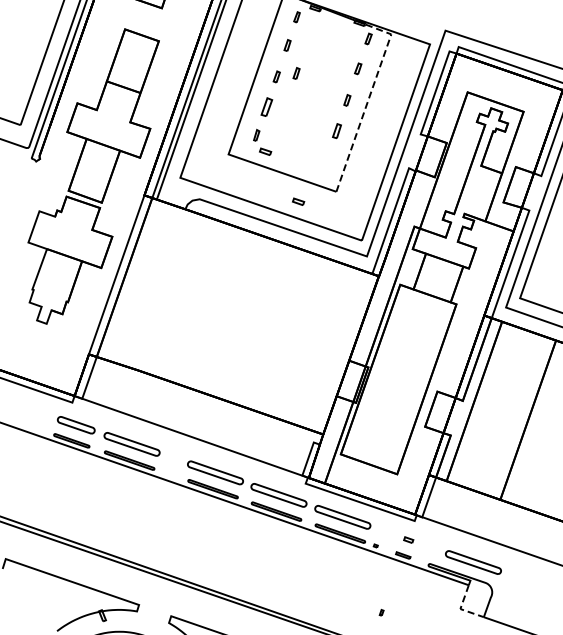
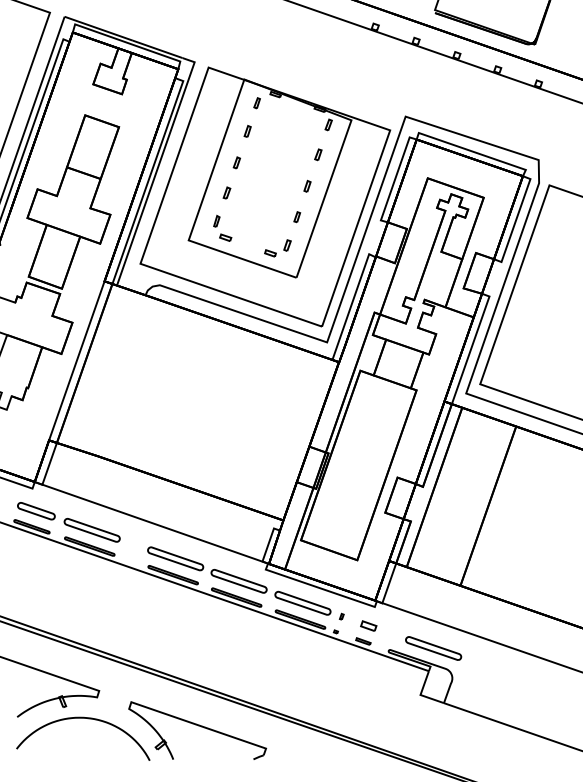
part: (296, 73) -> (256, 159), removed
line: (368, 99) -> (328, 185), dashed -> solid
part: (266, 106) -> (226, 192), size x0.62
part: (337, 131) -> (297, 217), size x0.71
part: (317, 162) -> (277, 248), added
part: (298, 201) -> (258, 287), removed
part: (408, 539) -> (368, 625), size x1.67
line: (460, 609) -> (420, 695), dashed -> solid
part: (381, 612) -> (341, 616), moved

